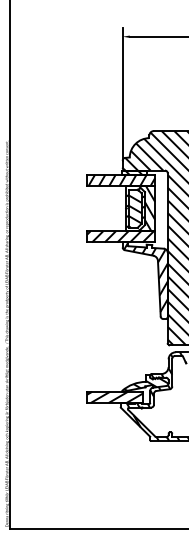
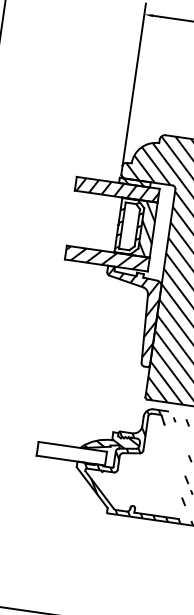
hatch: (135, 208) -> (129, 226), removed
hatch: (115, 397) -> (72, 453), removed

